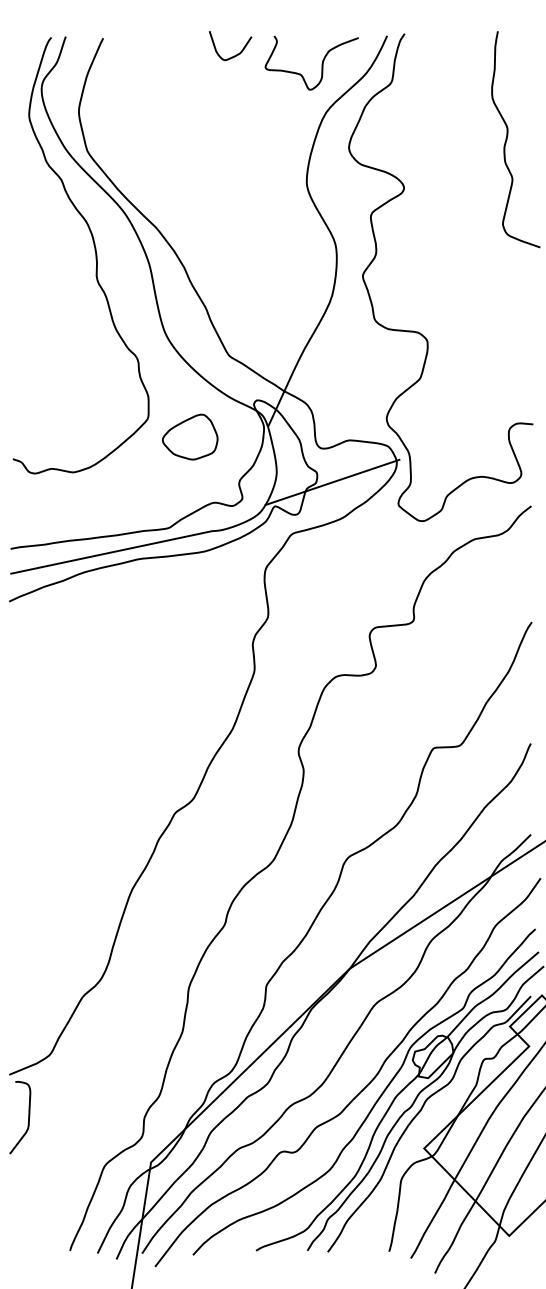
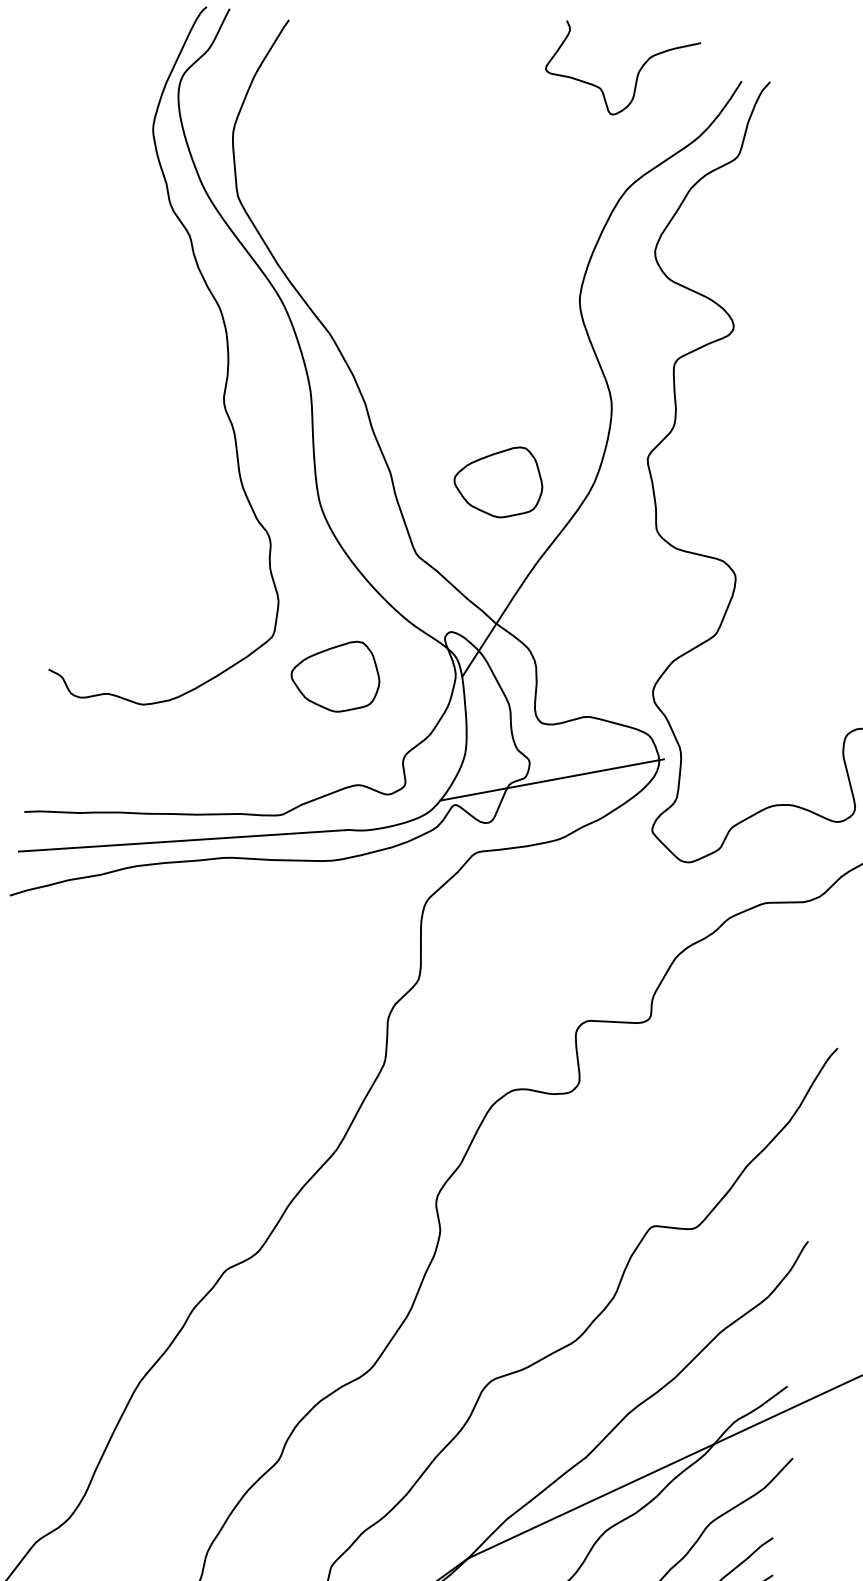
curve: (234, 55) -> (494, 77), removed
curve: (321, 63) -> (635, 75), moved
part: (273, 302) -> (499, 479), added

